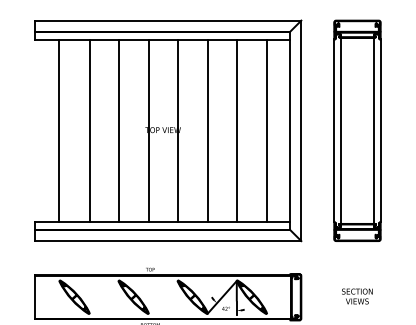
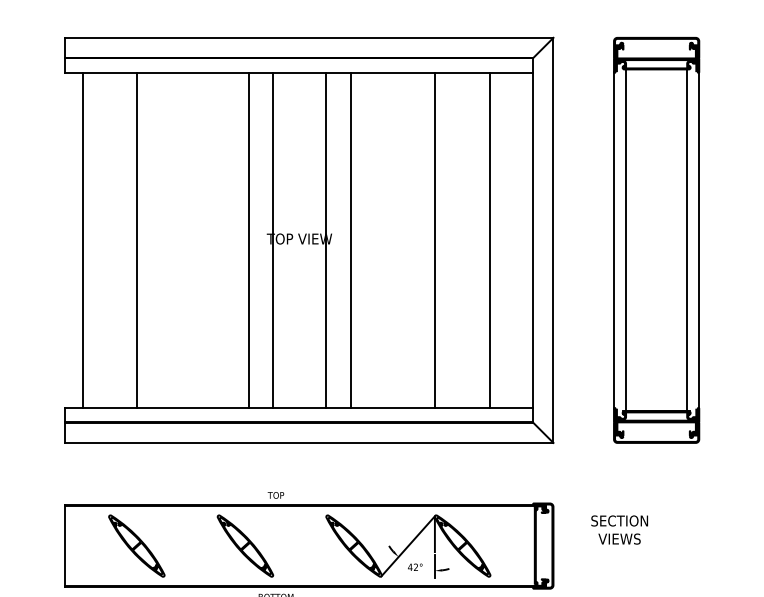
line: (59, 130) -> (83, 239), moved
line: (89, 130) -> (136, 239), moved
line: (118, 130) -> (248, 239), moved
line: (207, 130) -> (349, 239), moved
text: (357, 296) -> (619, 529), moved

